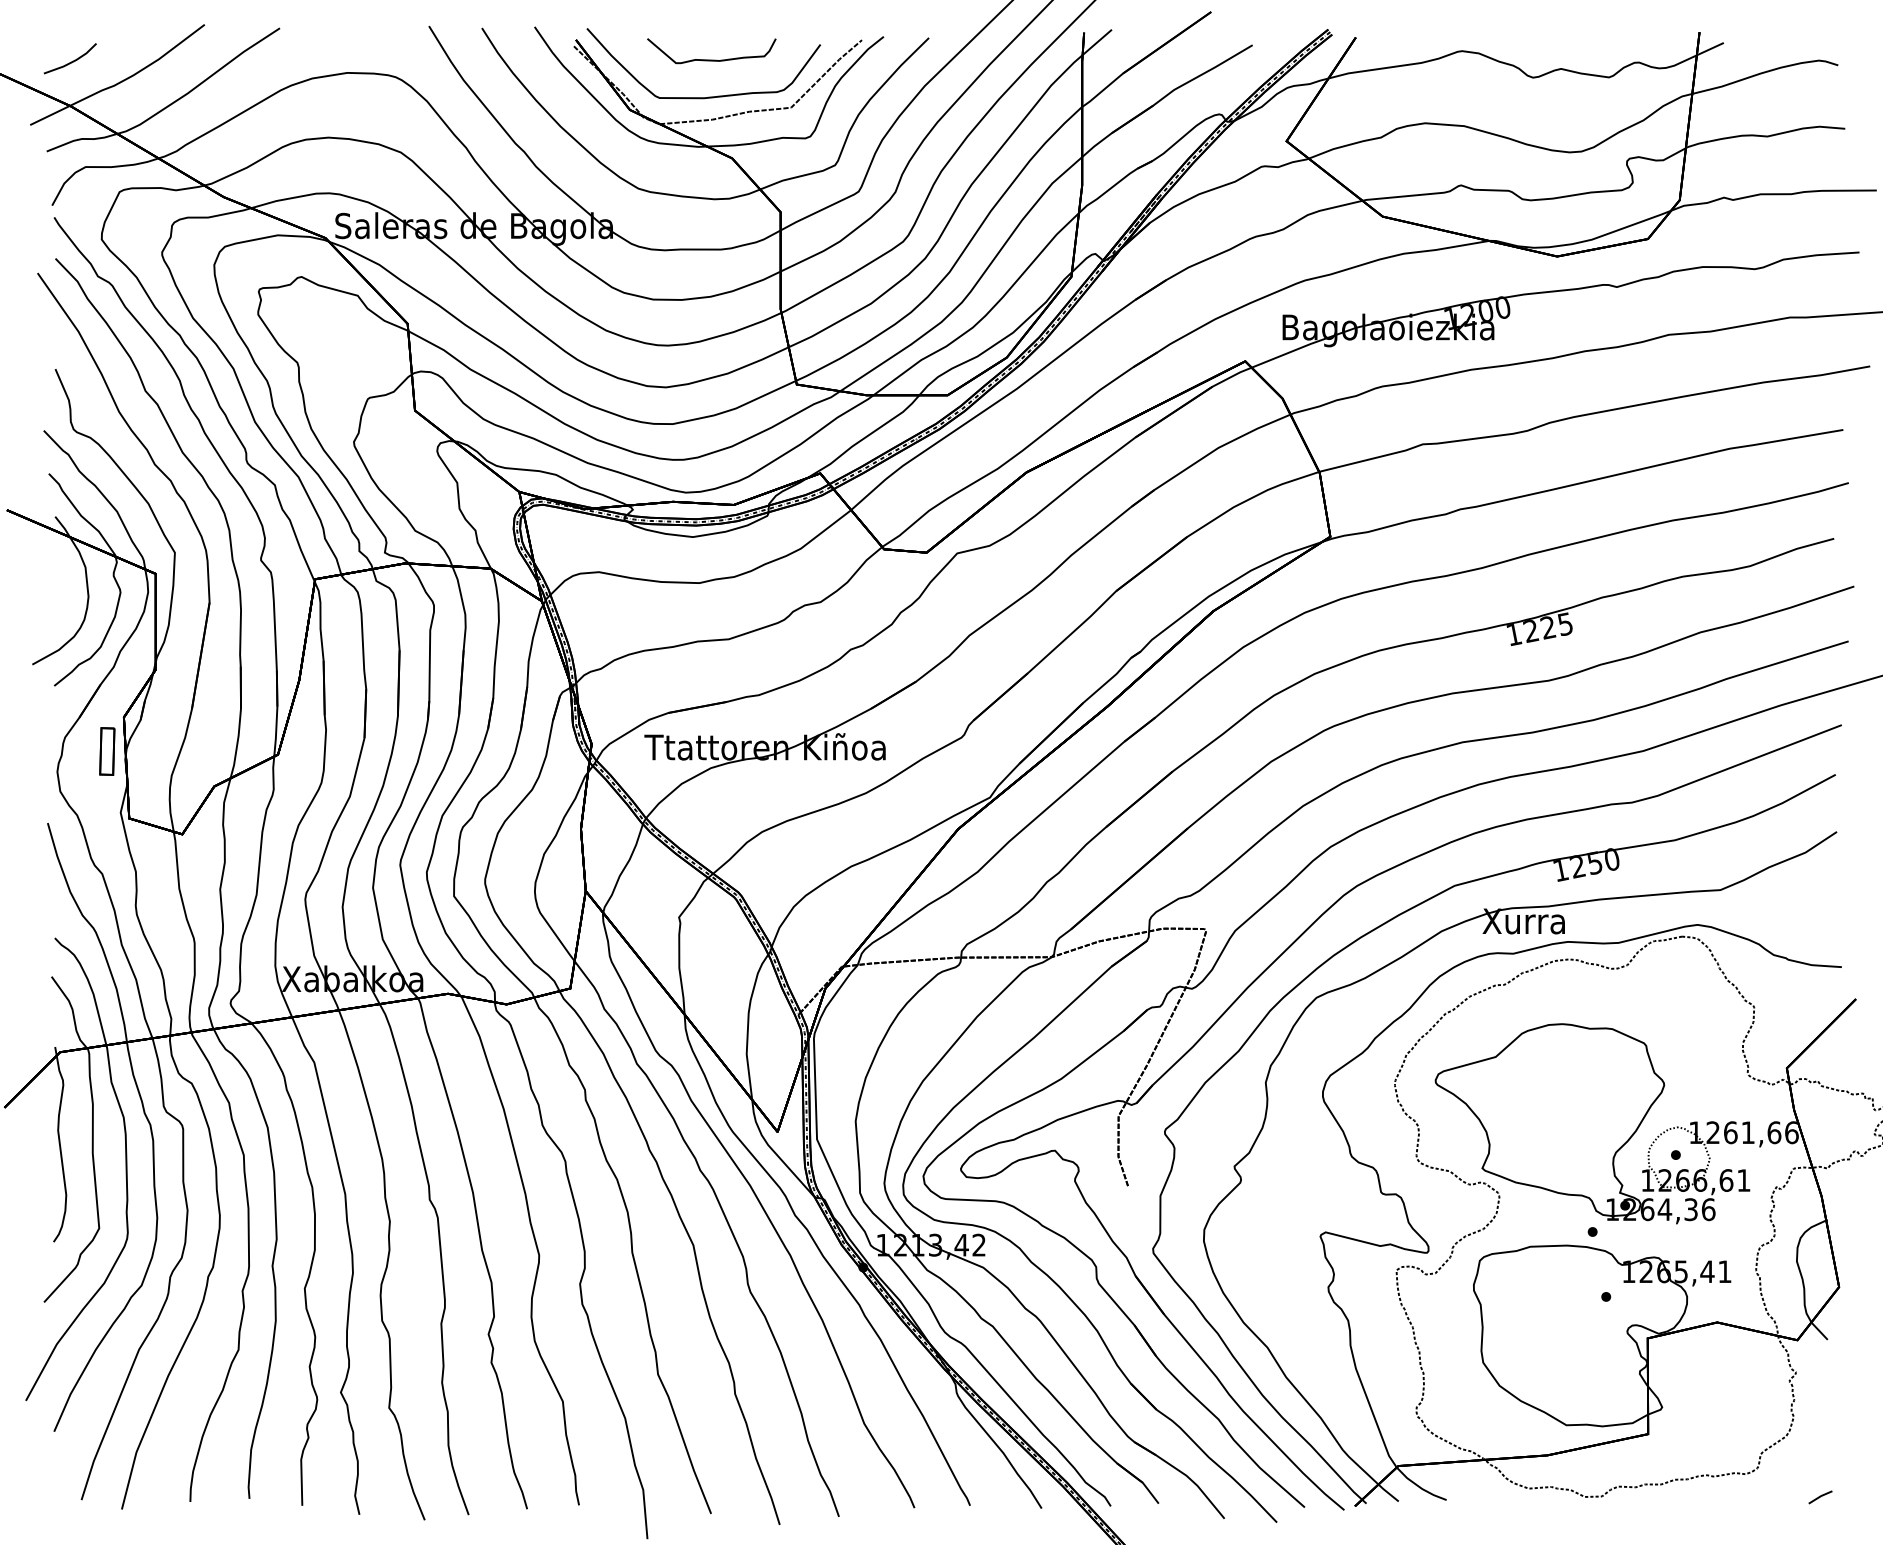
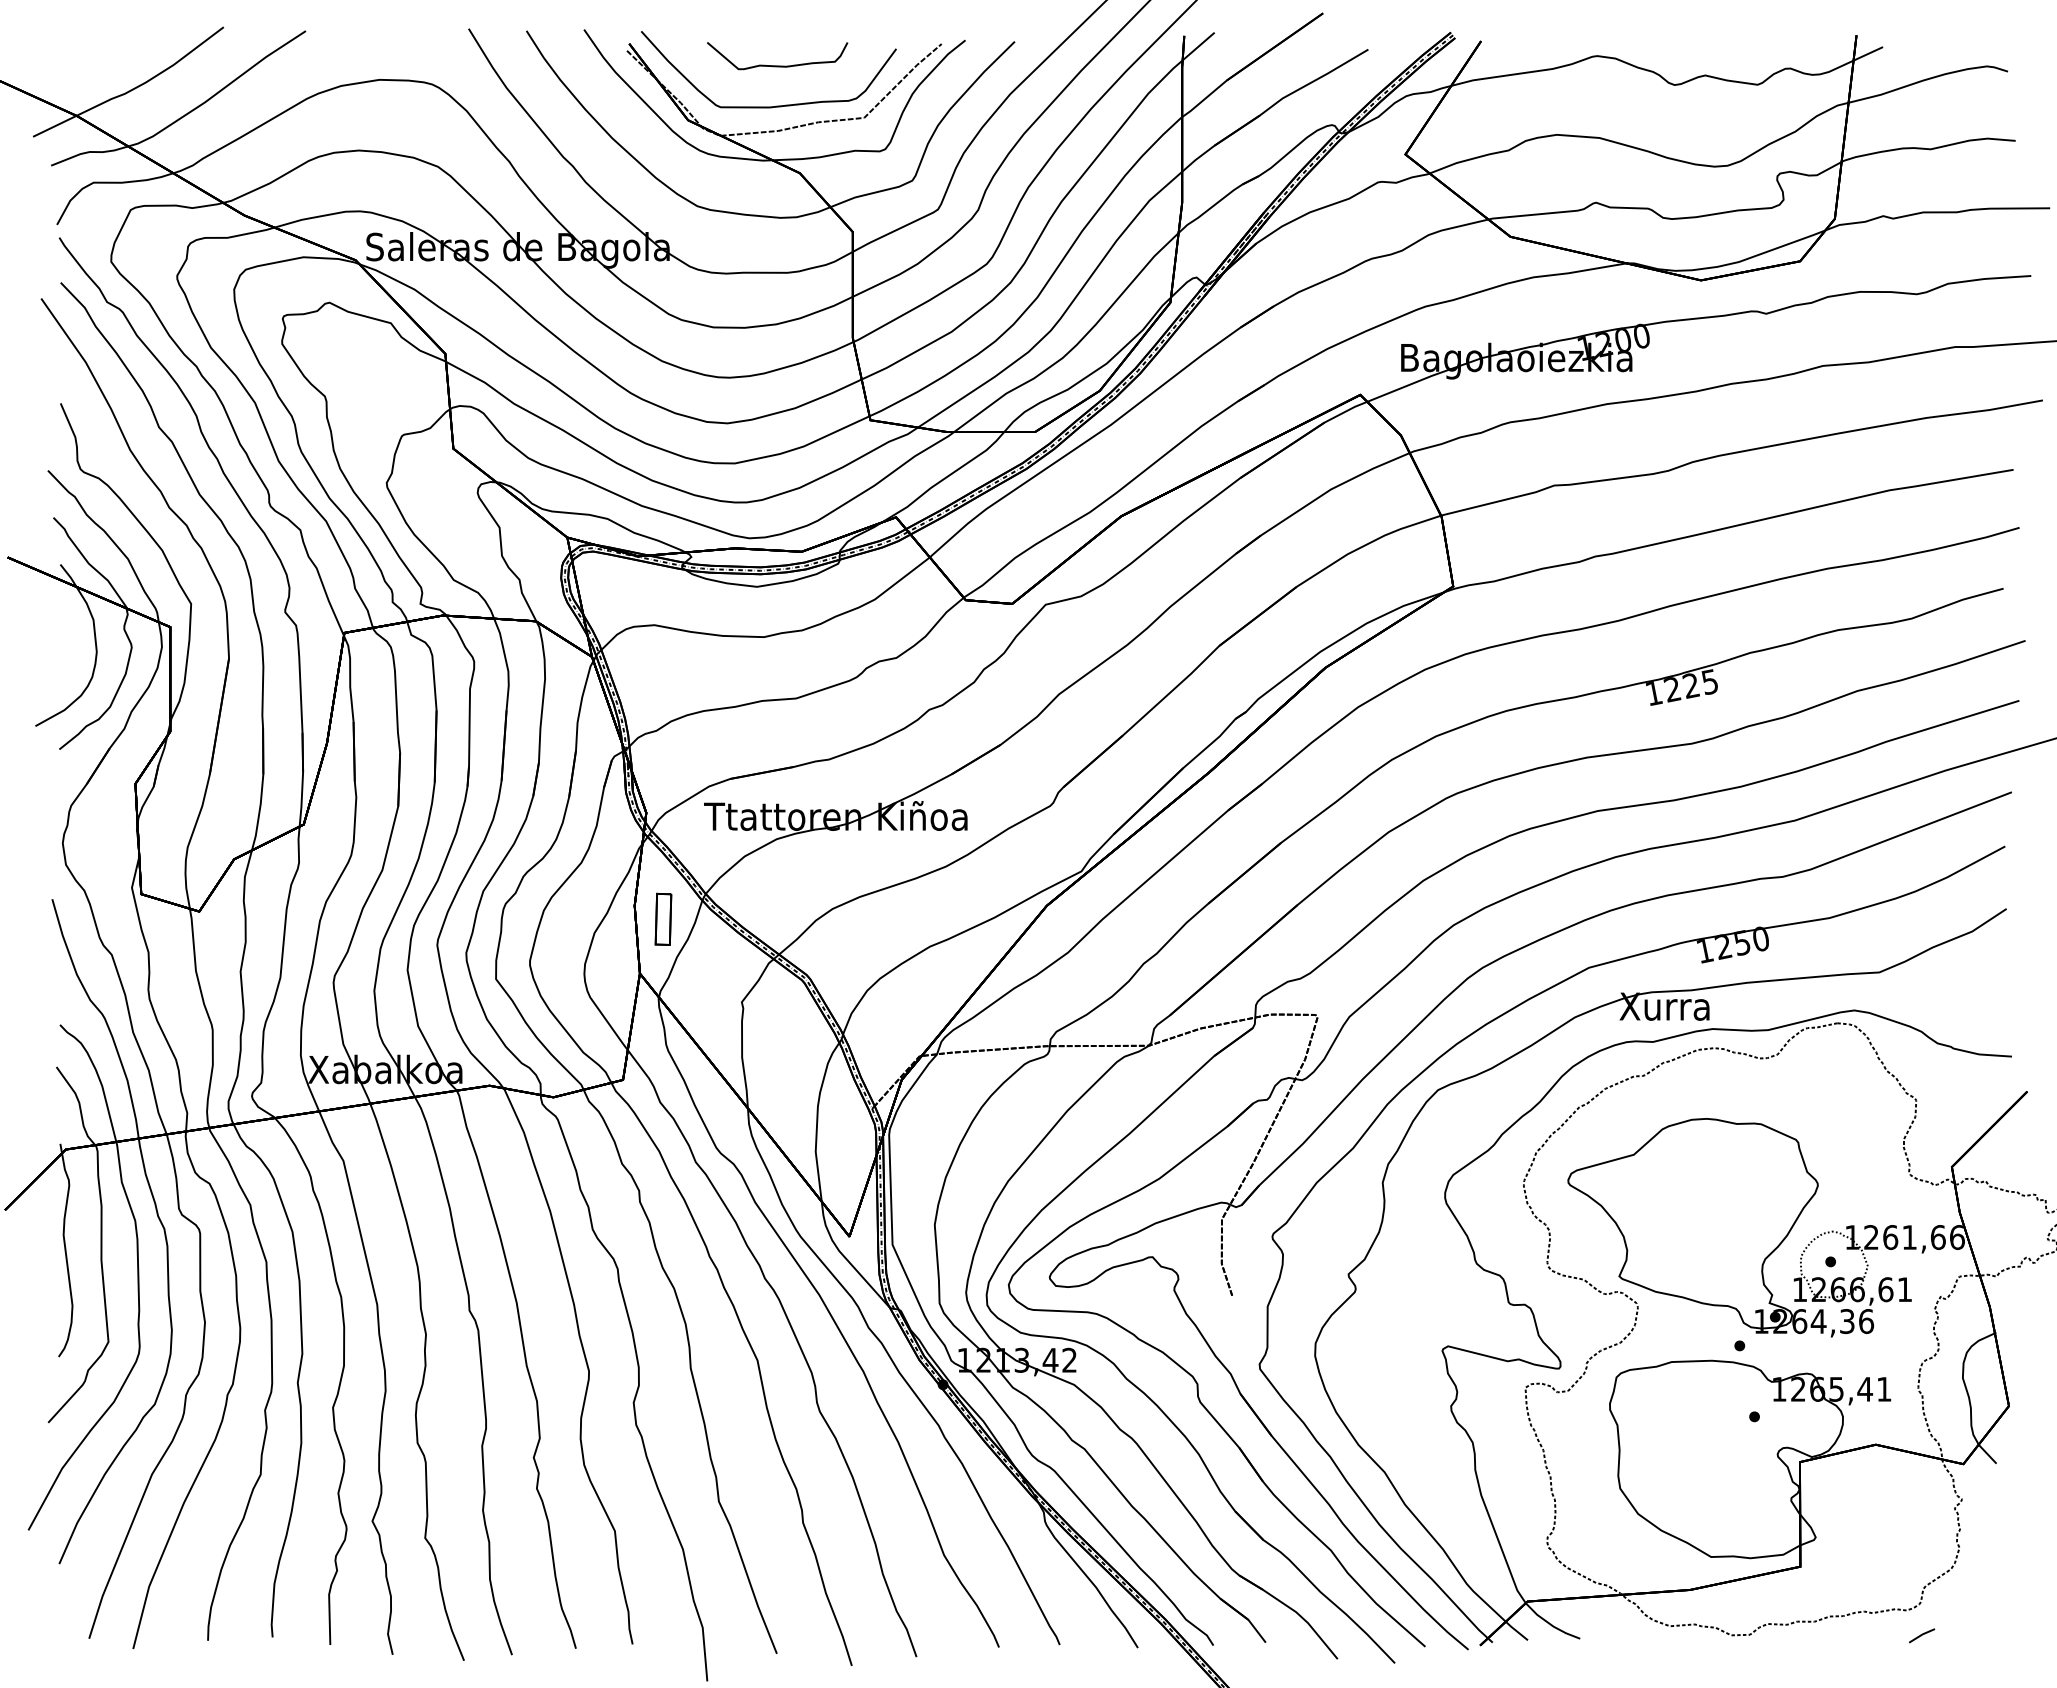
line: (71, 61) -> (78, 67), removed
part: (107, 751) -> (663, 919), moved
line: (1820, 1497) -> (1922, 1635), moved

